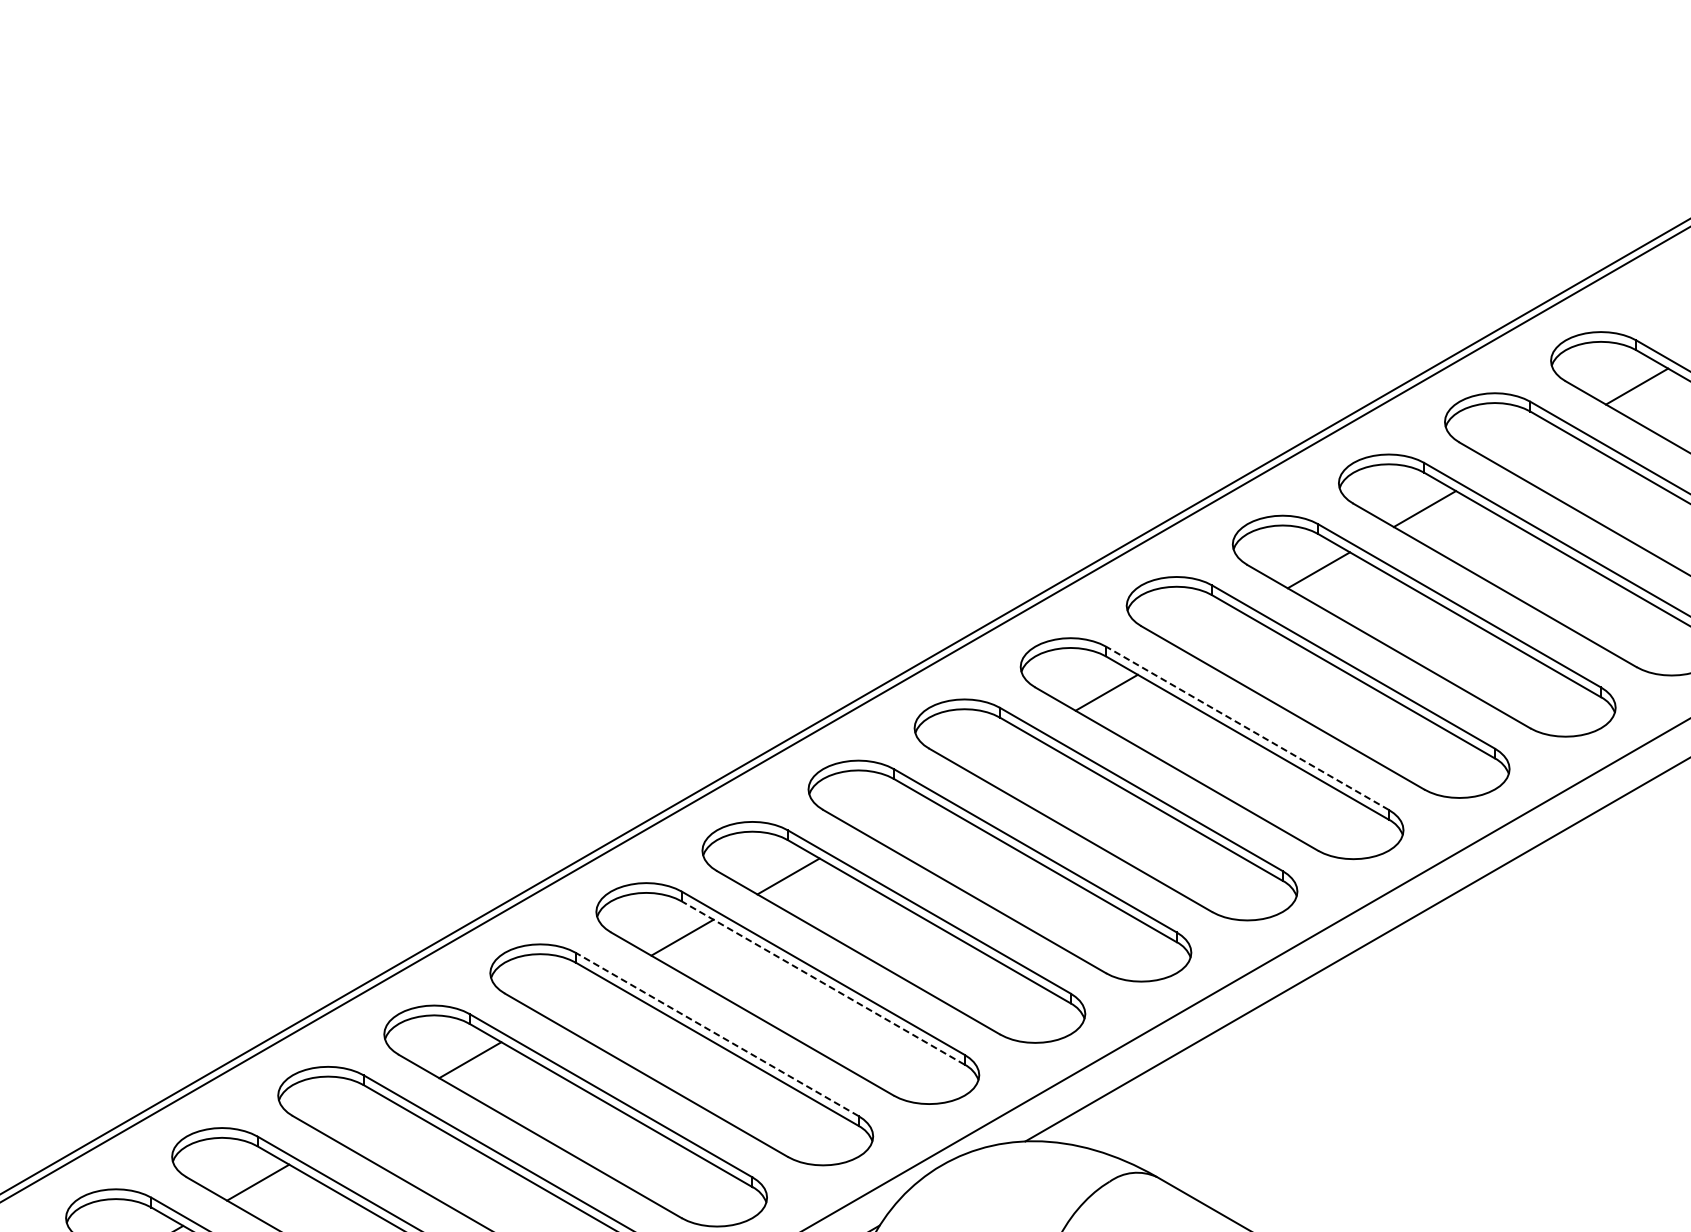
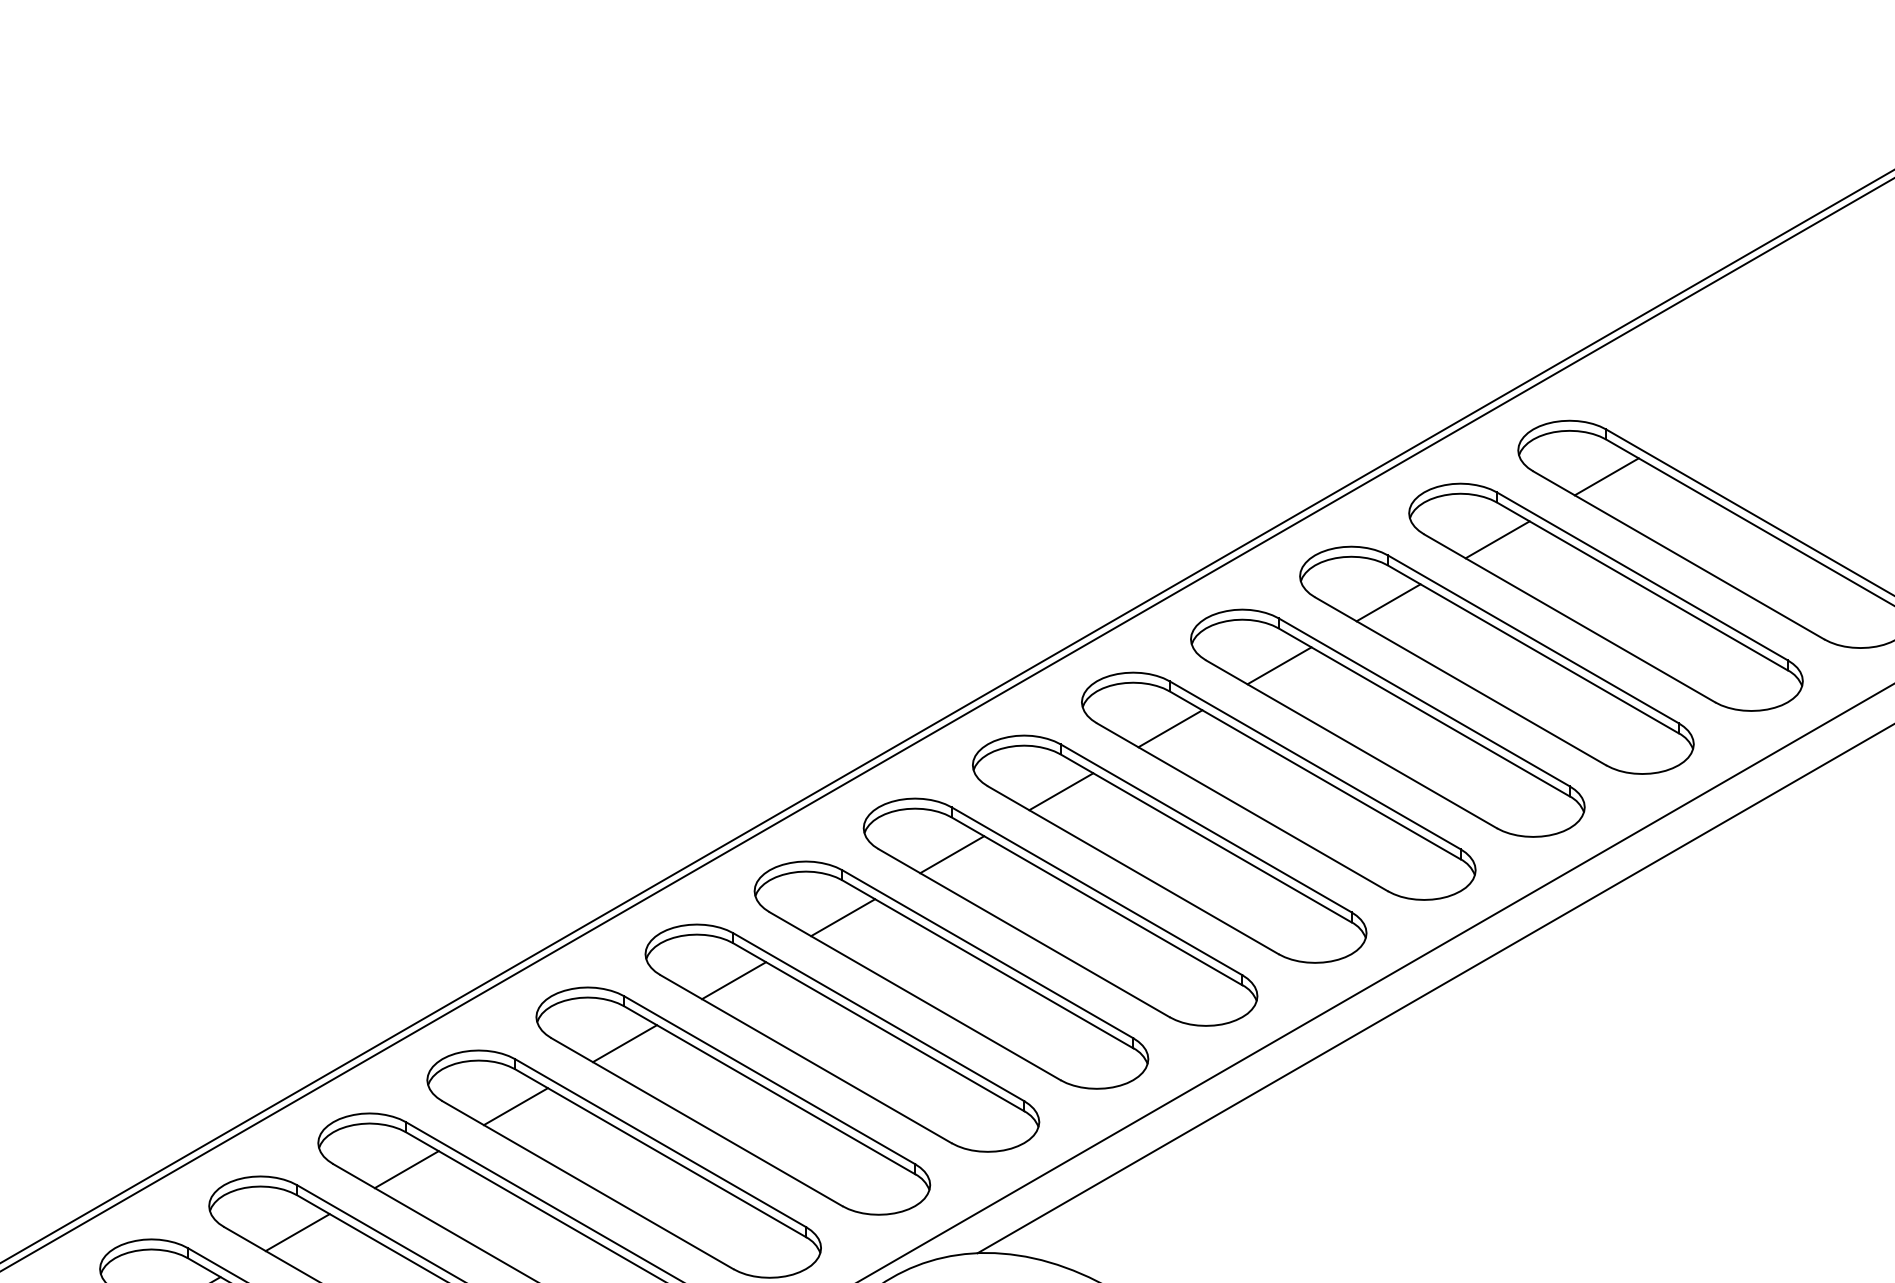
line: (1530, 447) -> (1497, 539), added
line: (1212, 631) -> (1170, 728), added
line: (1247, 728) -> (1206, 828), dashed -> solid
line: (1000, 753) -> (952, 854), added
line: (894, 815) -> (843, 917), added
line: (823, 983) -> (769, 1090), dashed -> solid
line: (576, 998) -> (515, 1106), added
line: (717, 1034) -> (660, 1143), dashed -> solid
line: (364, 1121) -> (297, 1232), added

